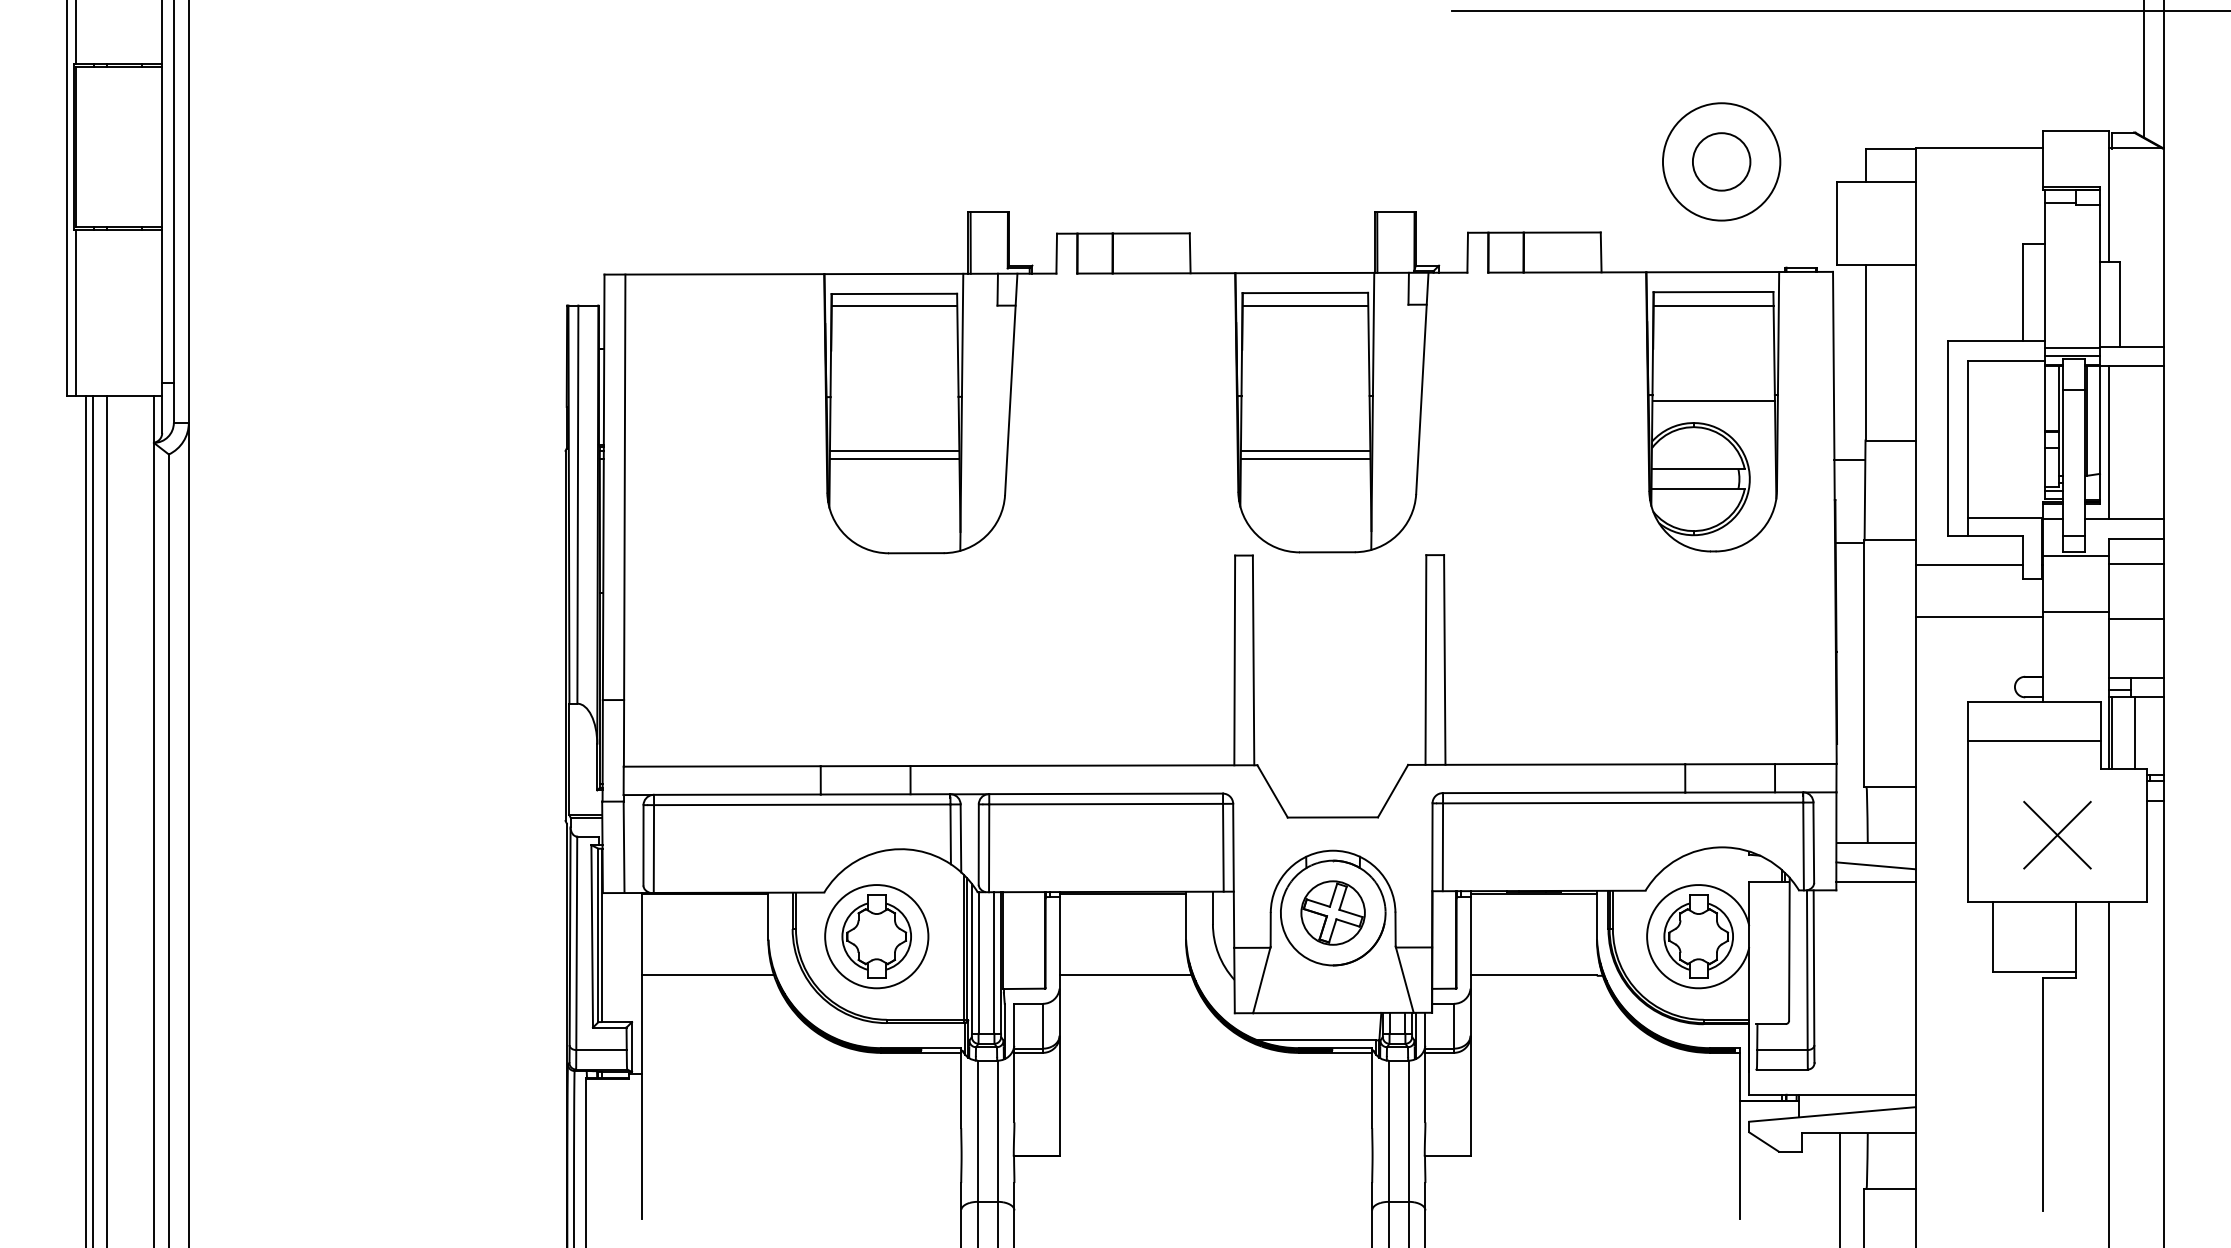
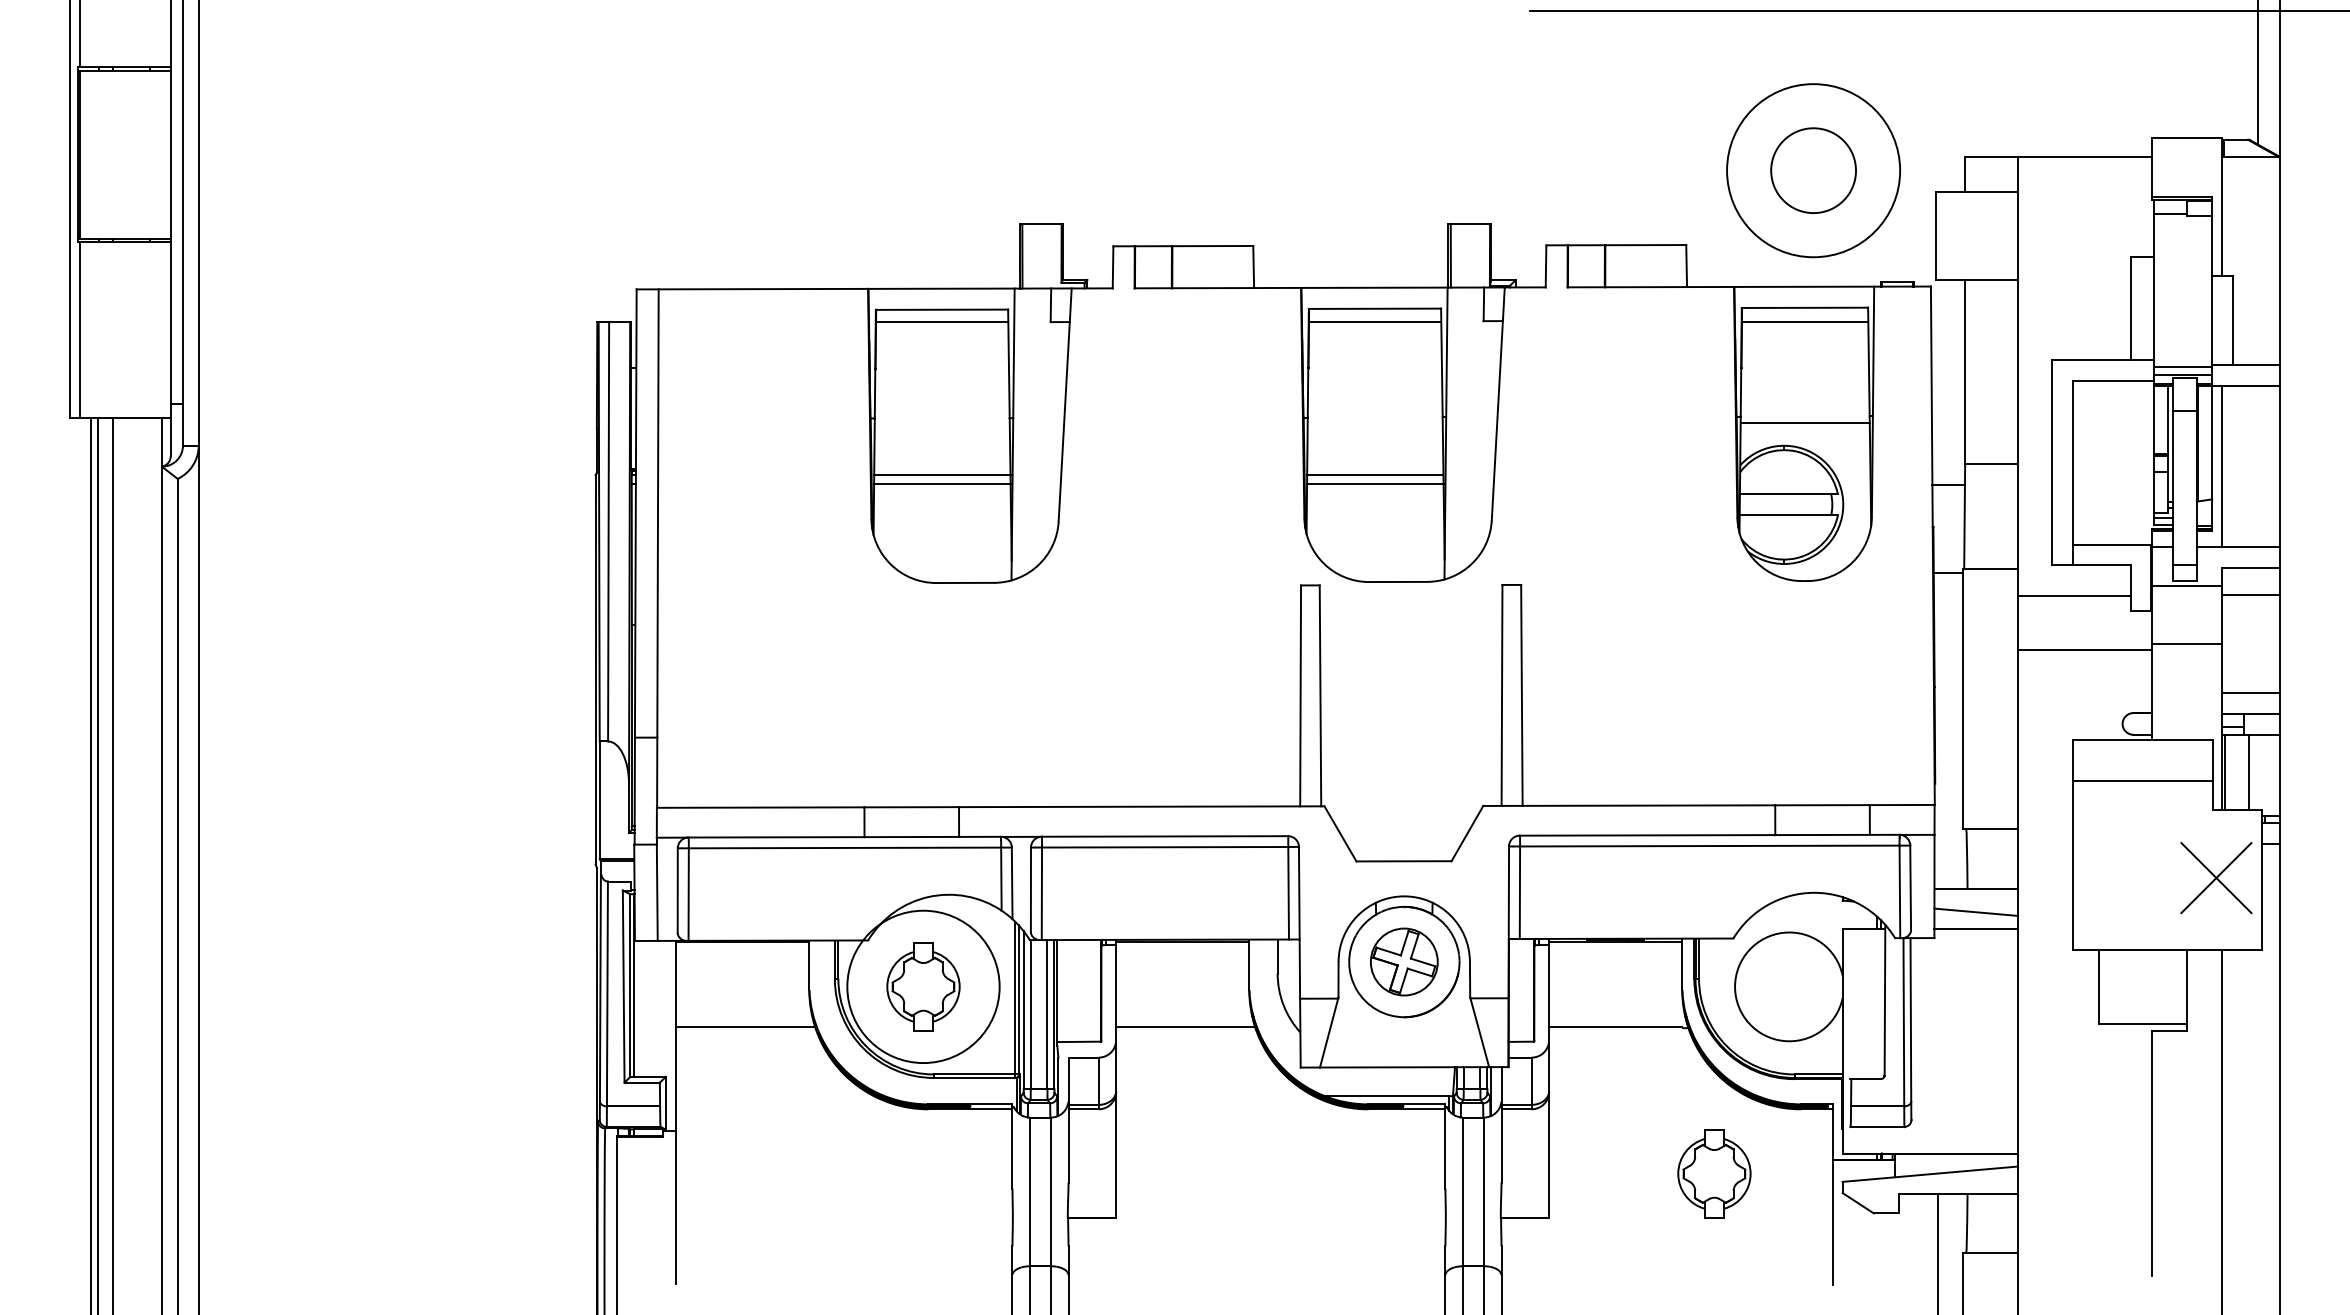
circle: (1721, 161) -> (1813, 170), size x1.4
circle: (1721, 161) -> (1813, 170), size x1.4
line: (2136, 618) -> (2250, 692), moved
part: (2057, 834) -> (2216, 877), moved
circle: (876, 936) -> (923, 986), size x1.4
part: (1698, 936) -> (1714, 1173), moved

